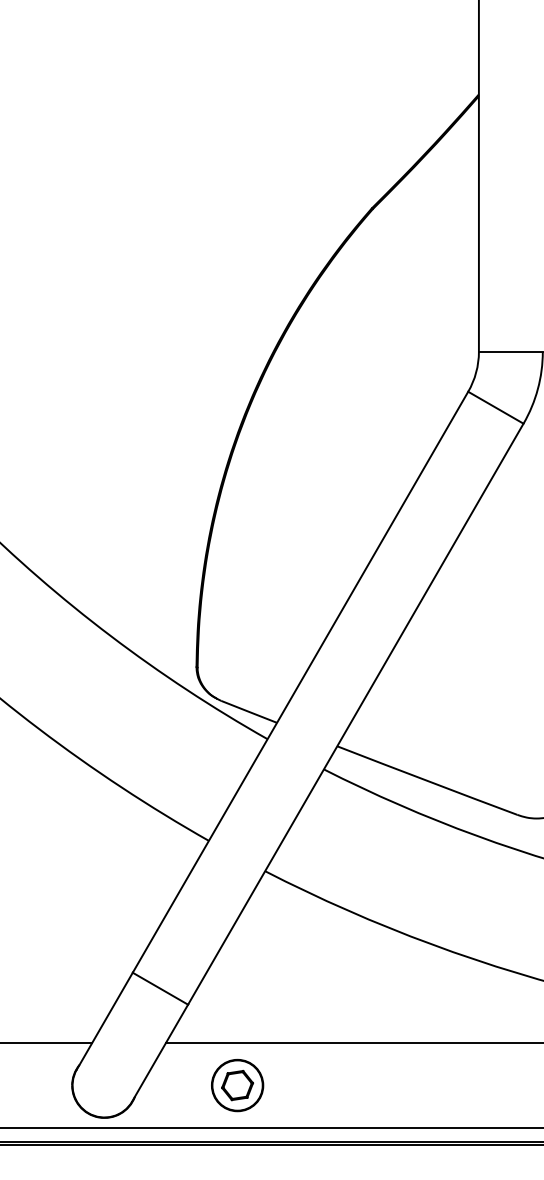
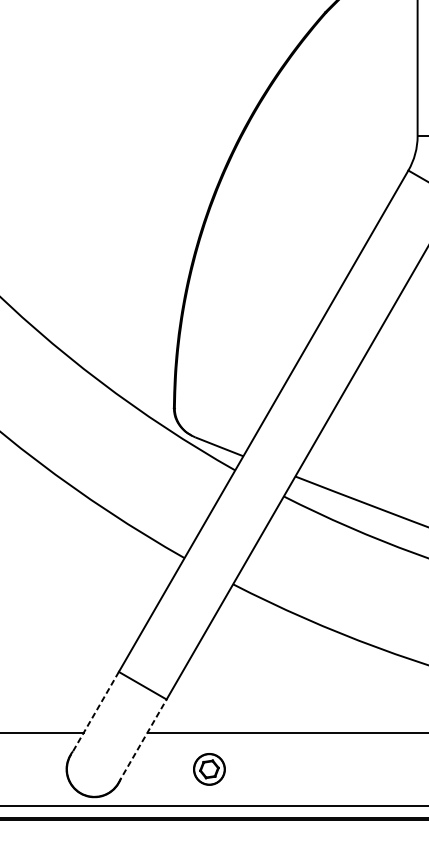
line: (104, 1021) -> (94, 714), solid -> dashed
line: (160, 1053) -> (142, 741), solid -> dashed
part: (237, 1085) -> (209, 769), size x0.7

